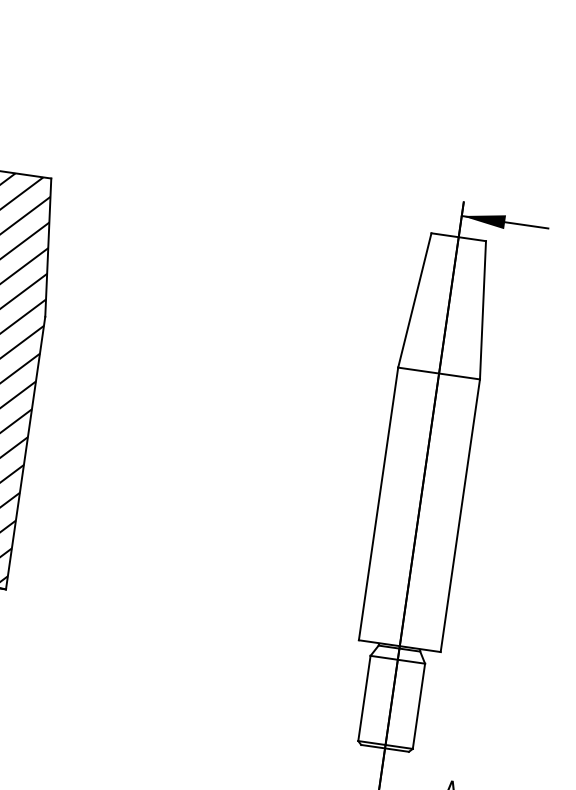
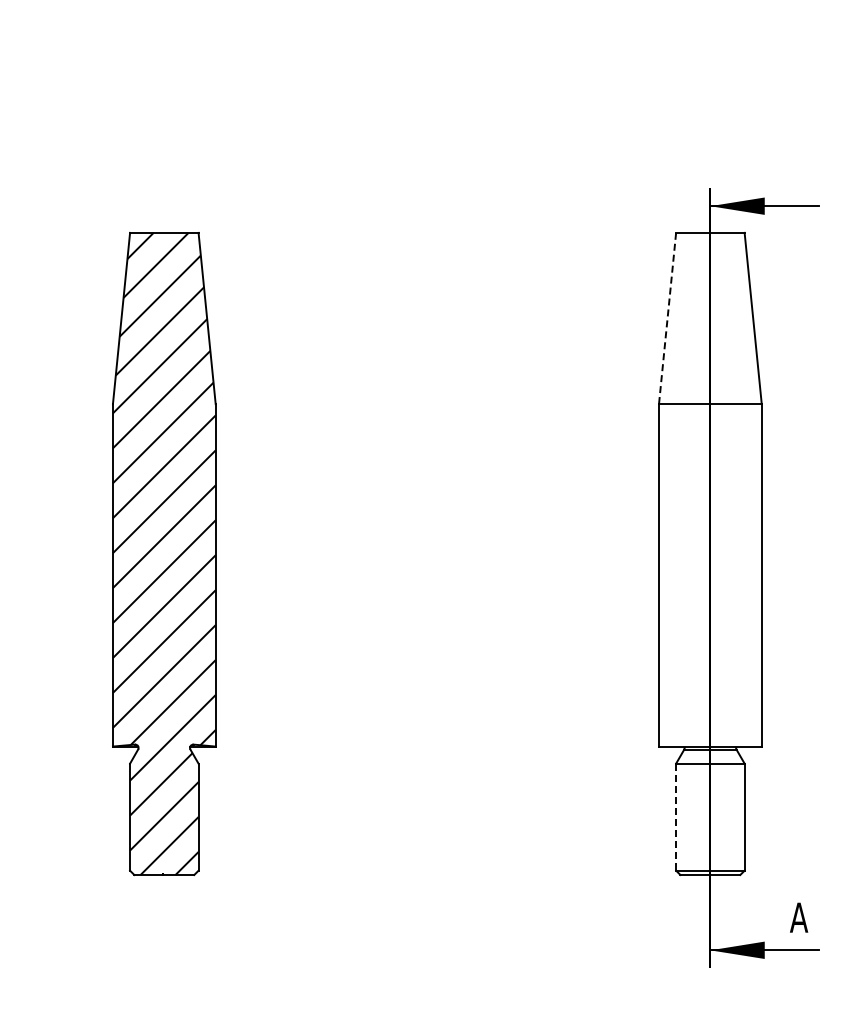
line: (414, 300) -> (667, 318), solid -> dashed
line: (364, 698) -> (676, 817), solid -> dashed

